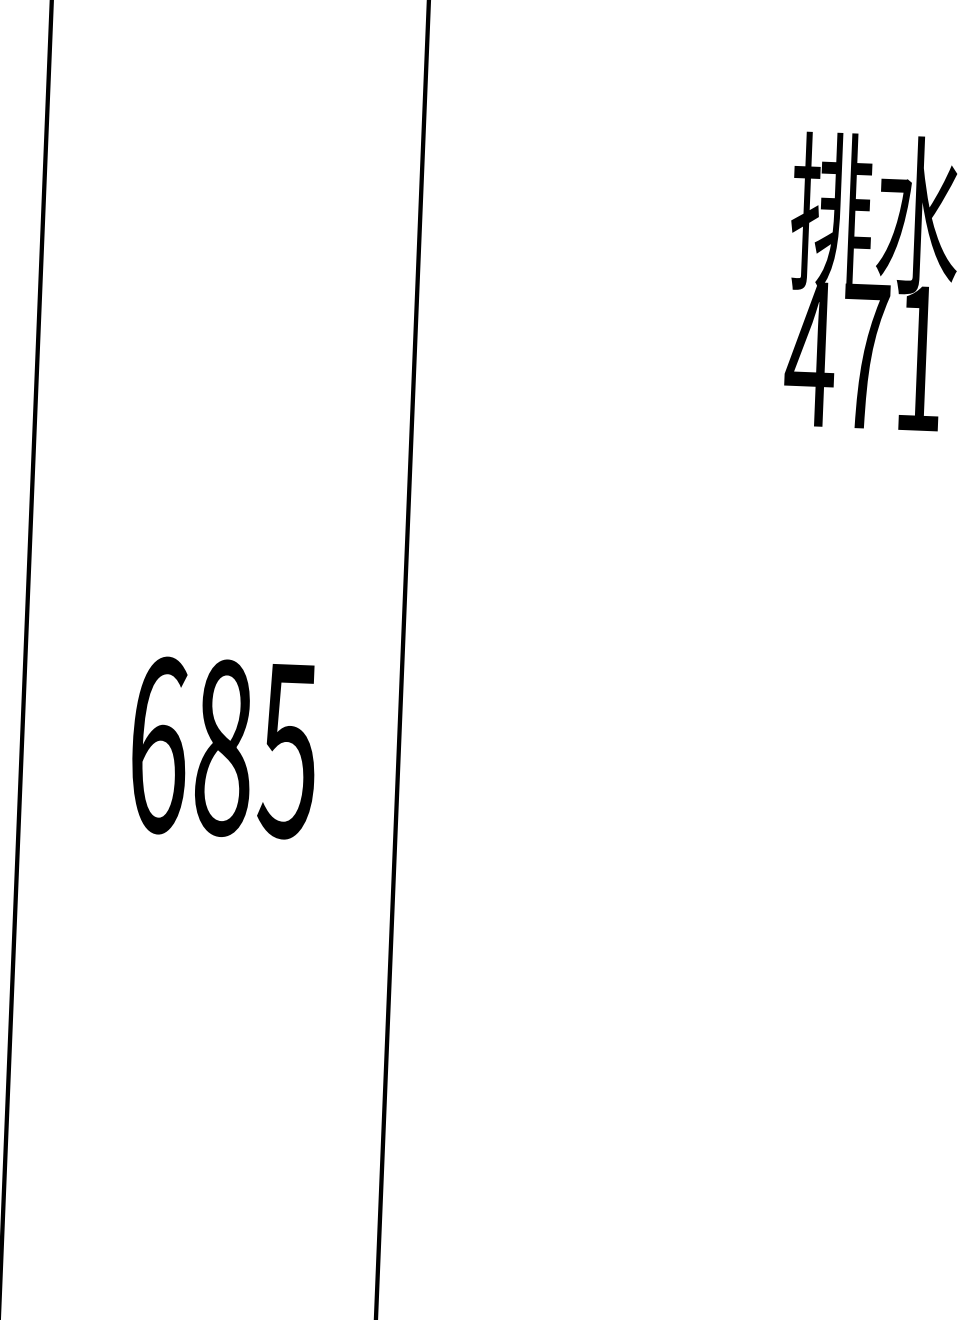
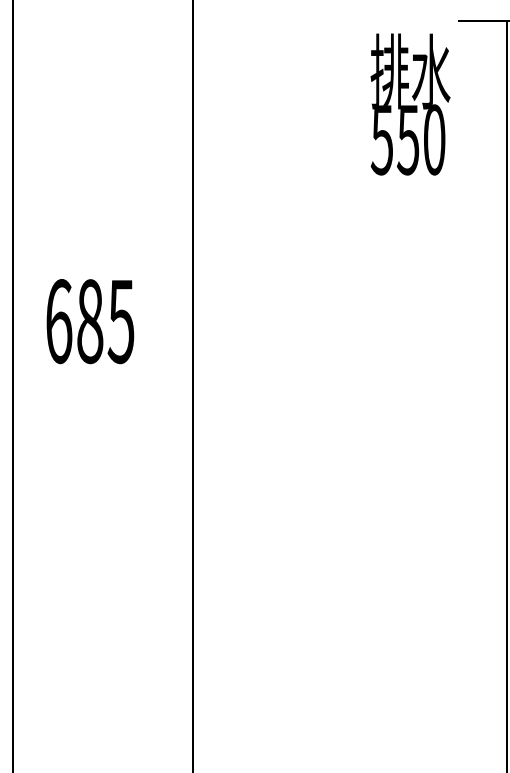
text: (863, 355) -> (407, 139), 471 -> 550
text: (224, 747) -> (90, 321), moved

